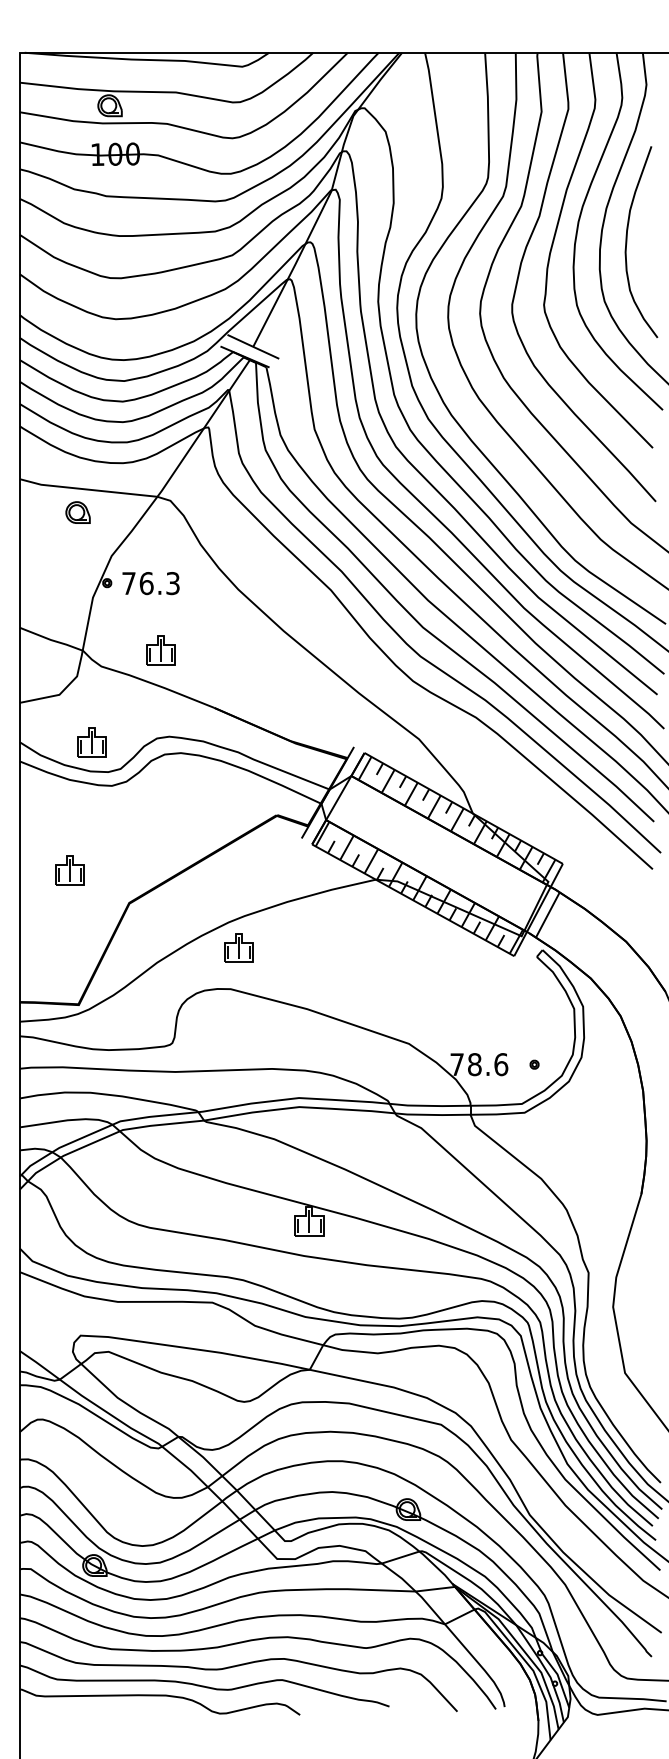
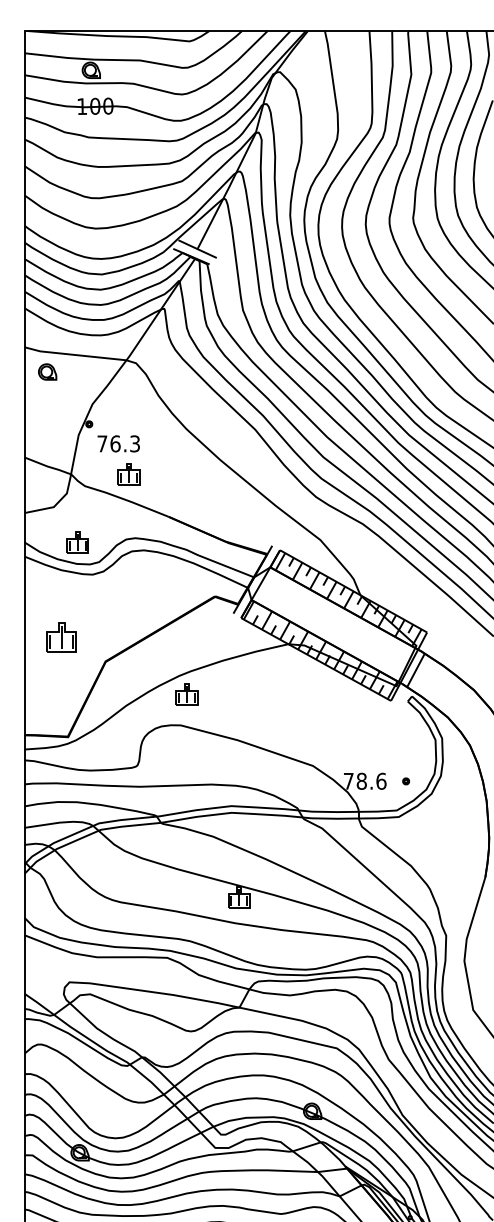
part: (77, 512) -> (47, 371), moved
text: (150, 583) -> (118, 443), moved
part: (69, 870) -> (61, 637), size x1.4

